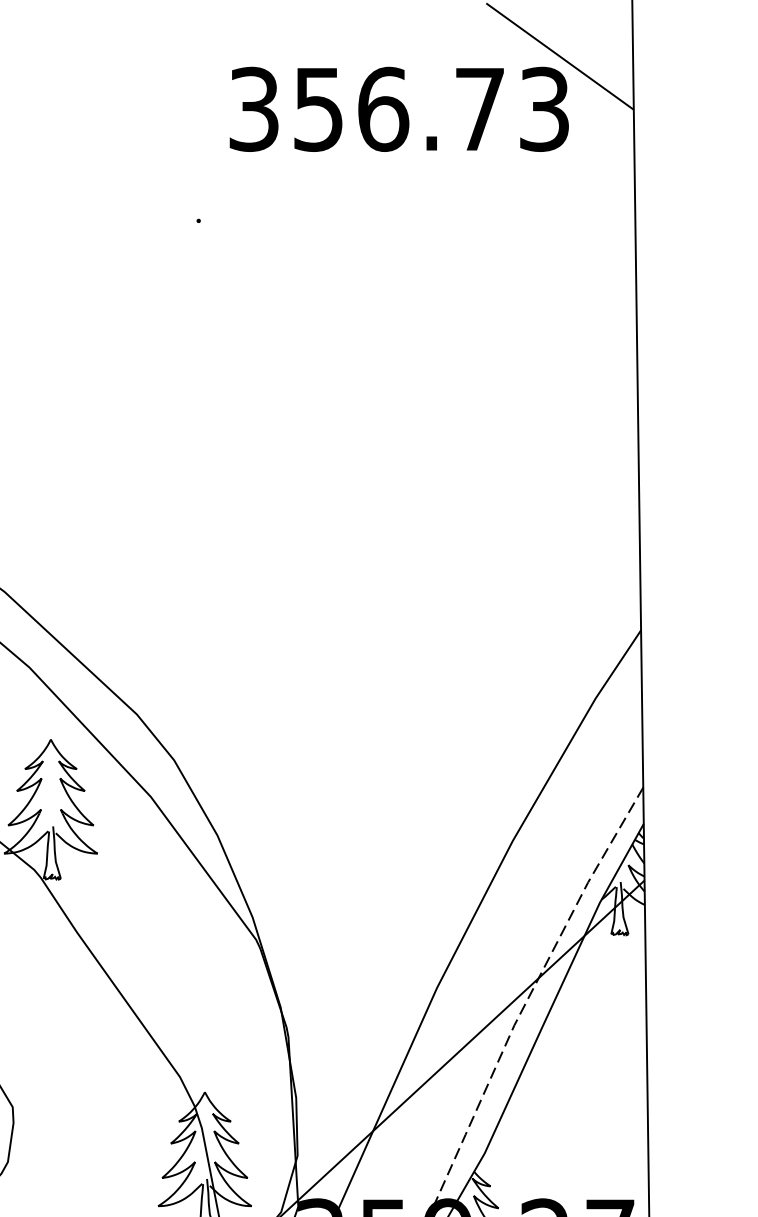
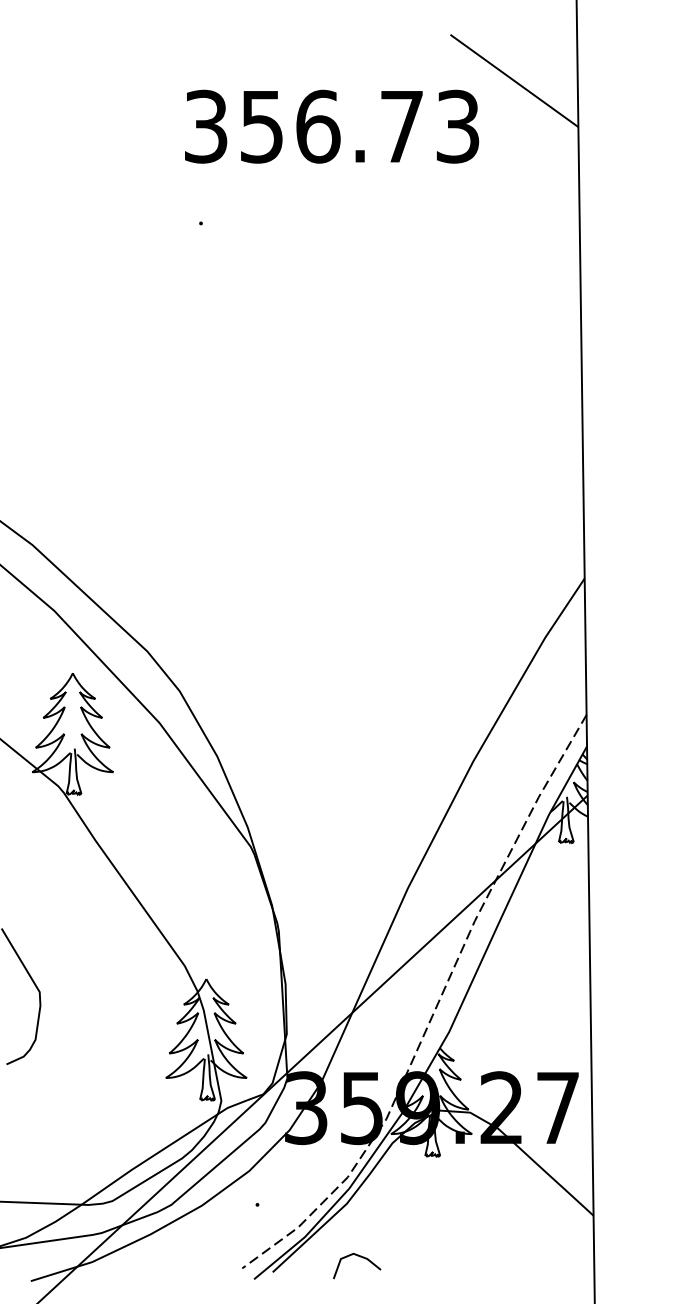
text: (399, 109) -> (332, 126), moved

